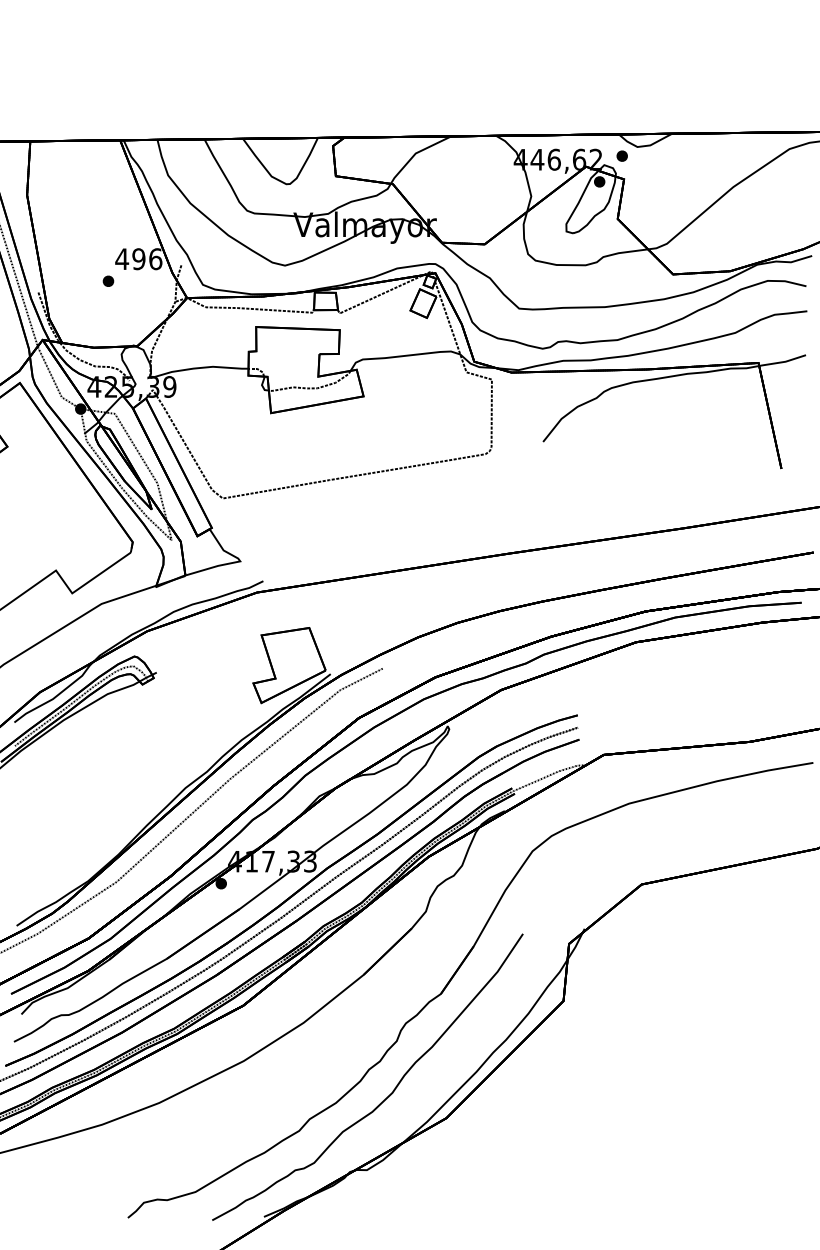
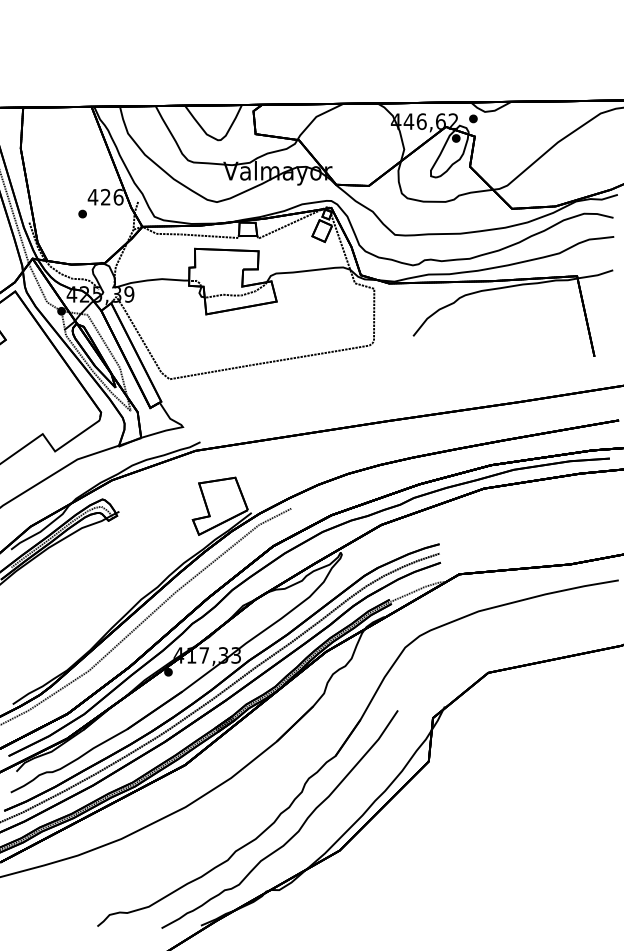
text: (138, 259) -> (105, 197), 496 -> 426

